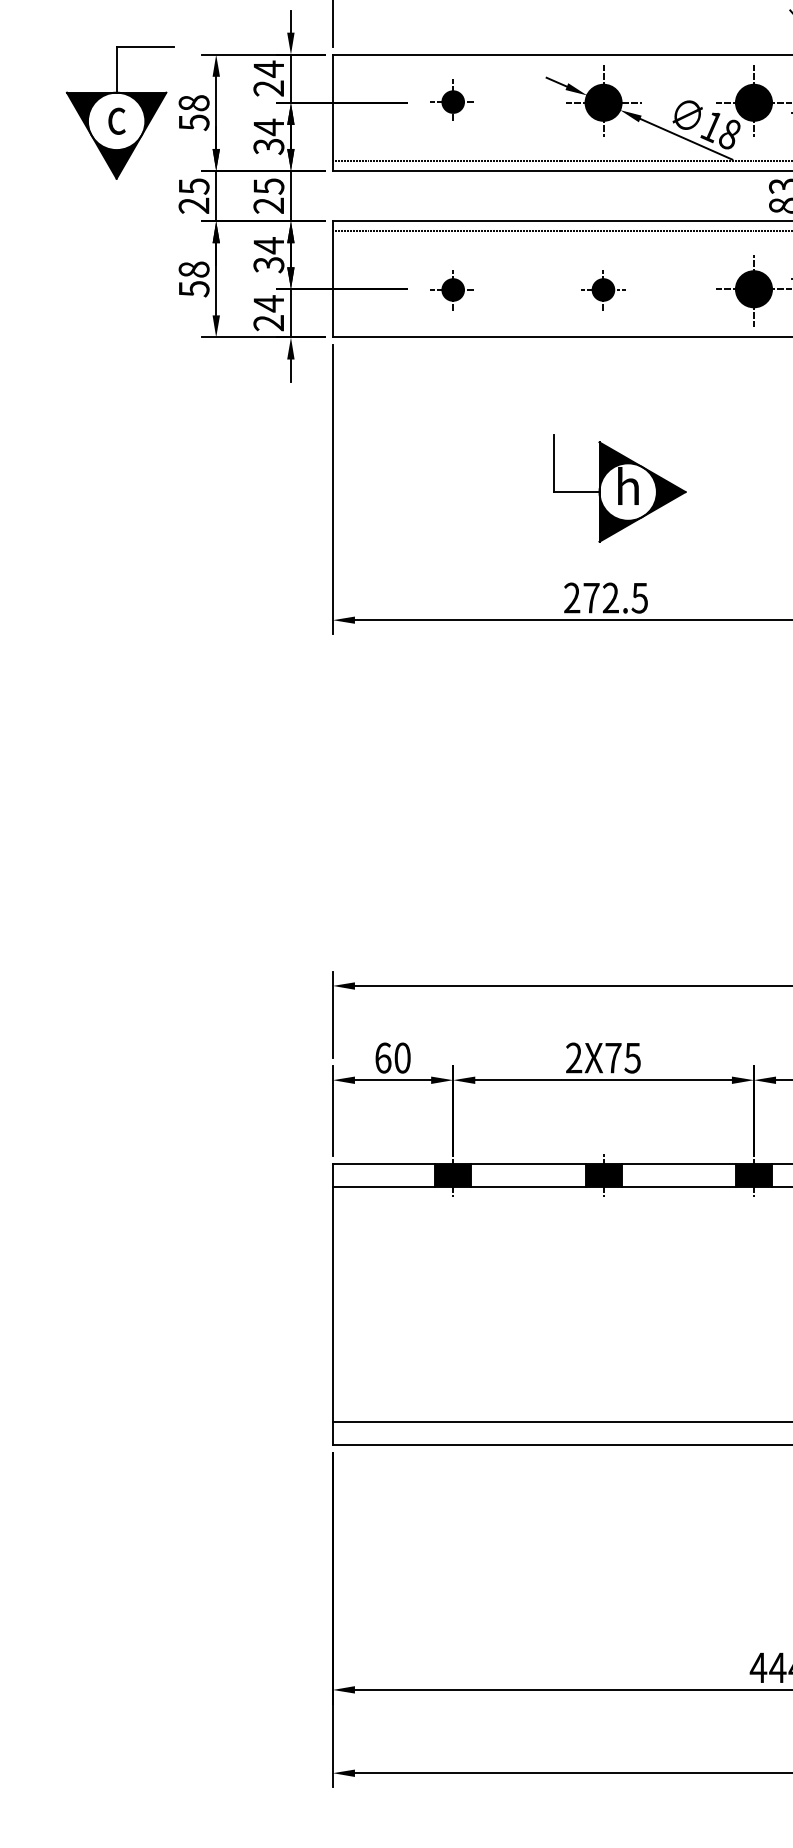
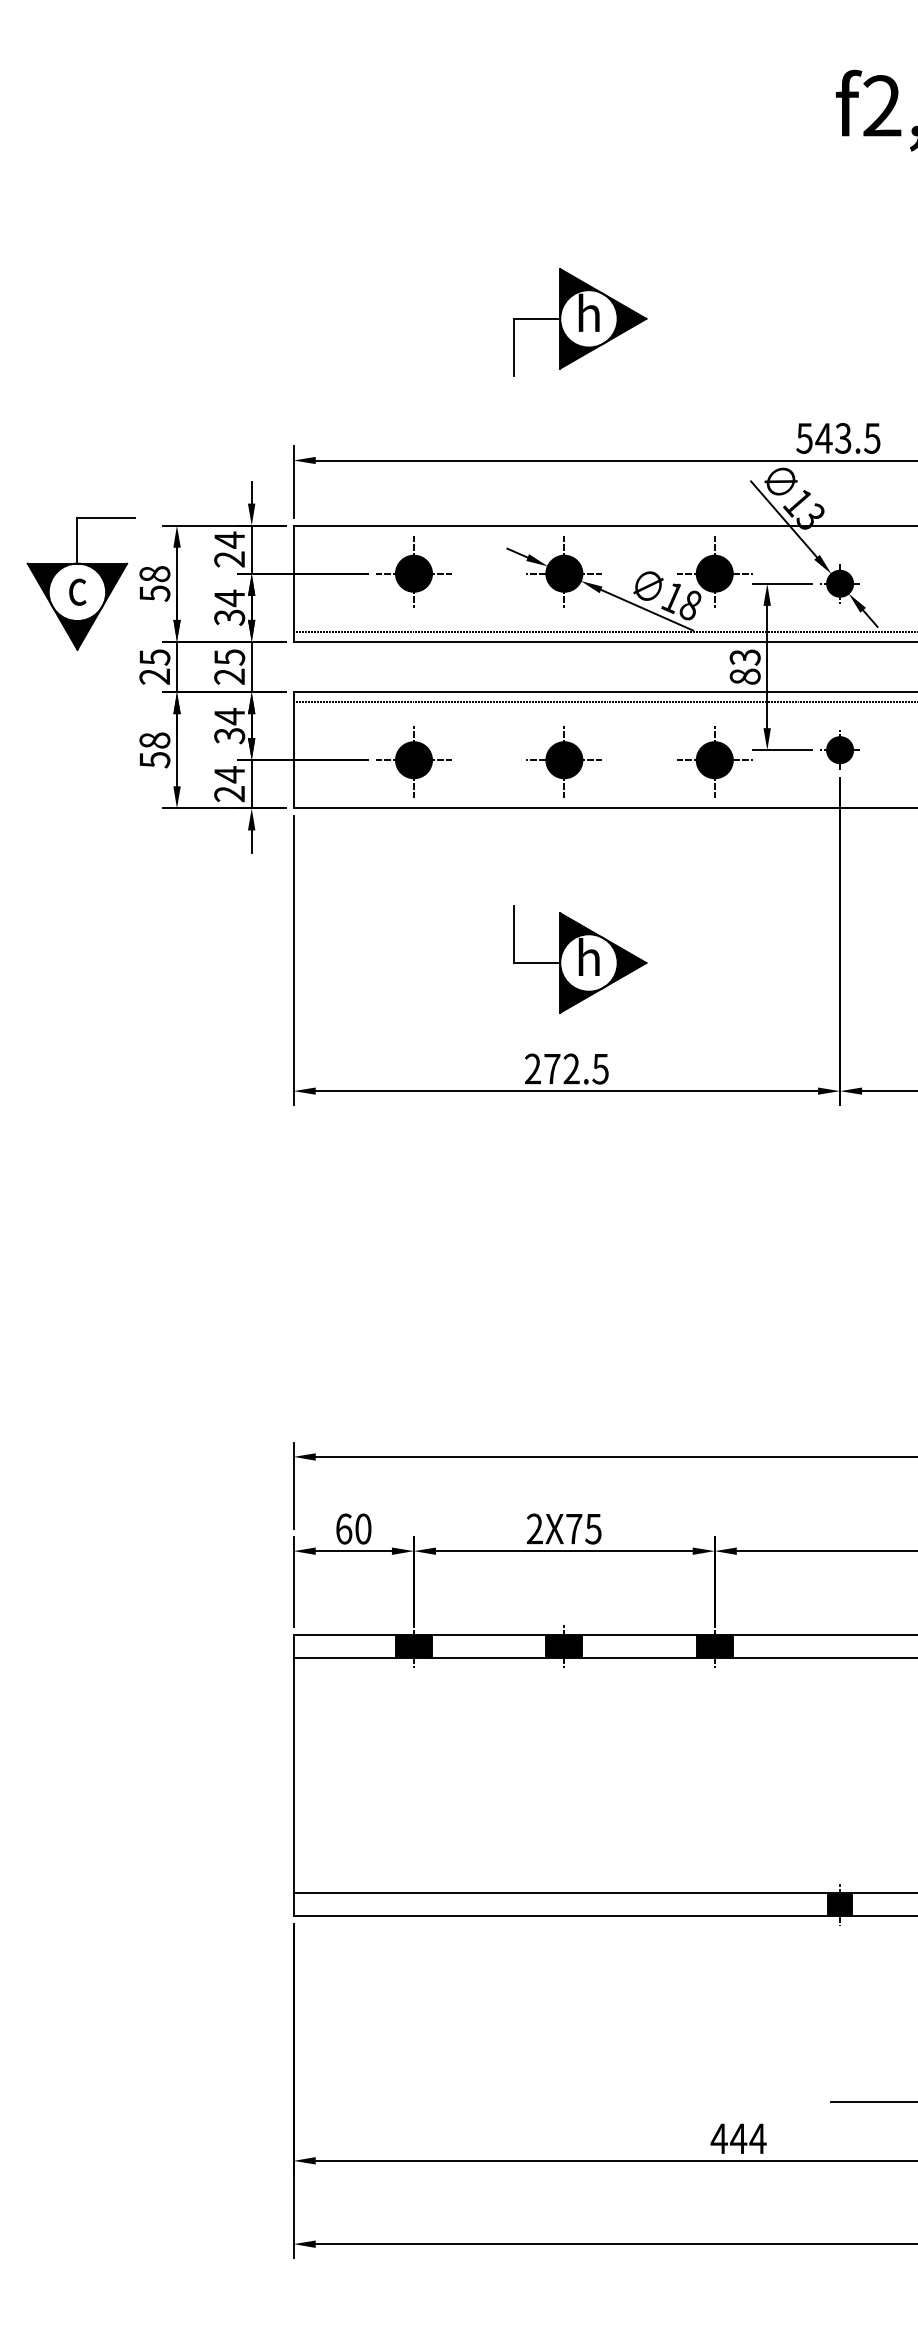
part: (452, 100) -> (413, 571), size x1.67
part: (452, 290) -> (413, 761), size x1.67
part: (602, 290) -> (563, 761), size x1.67

